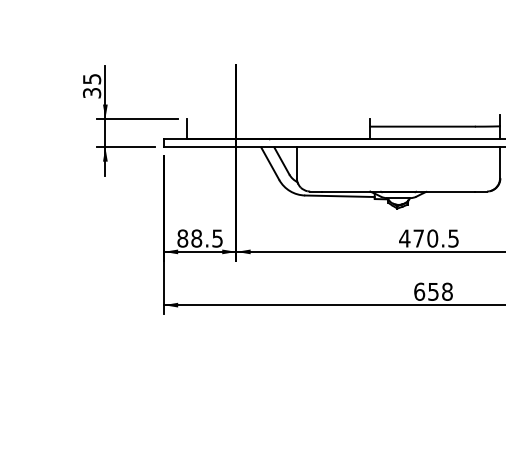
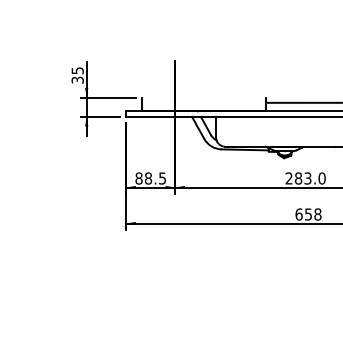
text: (429, 238) -> (305, 178), 470.5 -> 283.0

